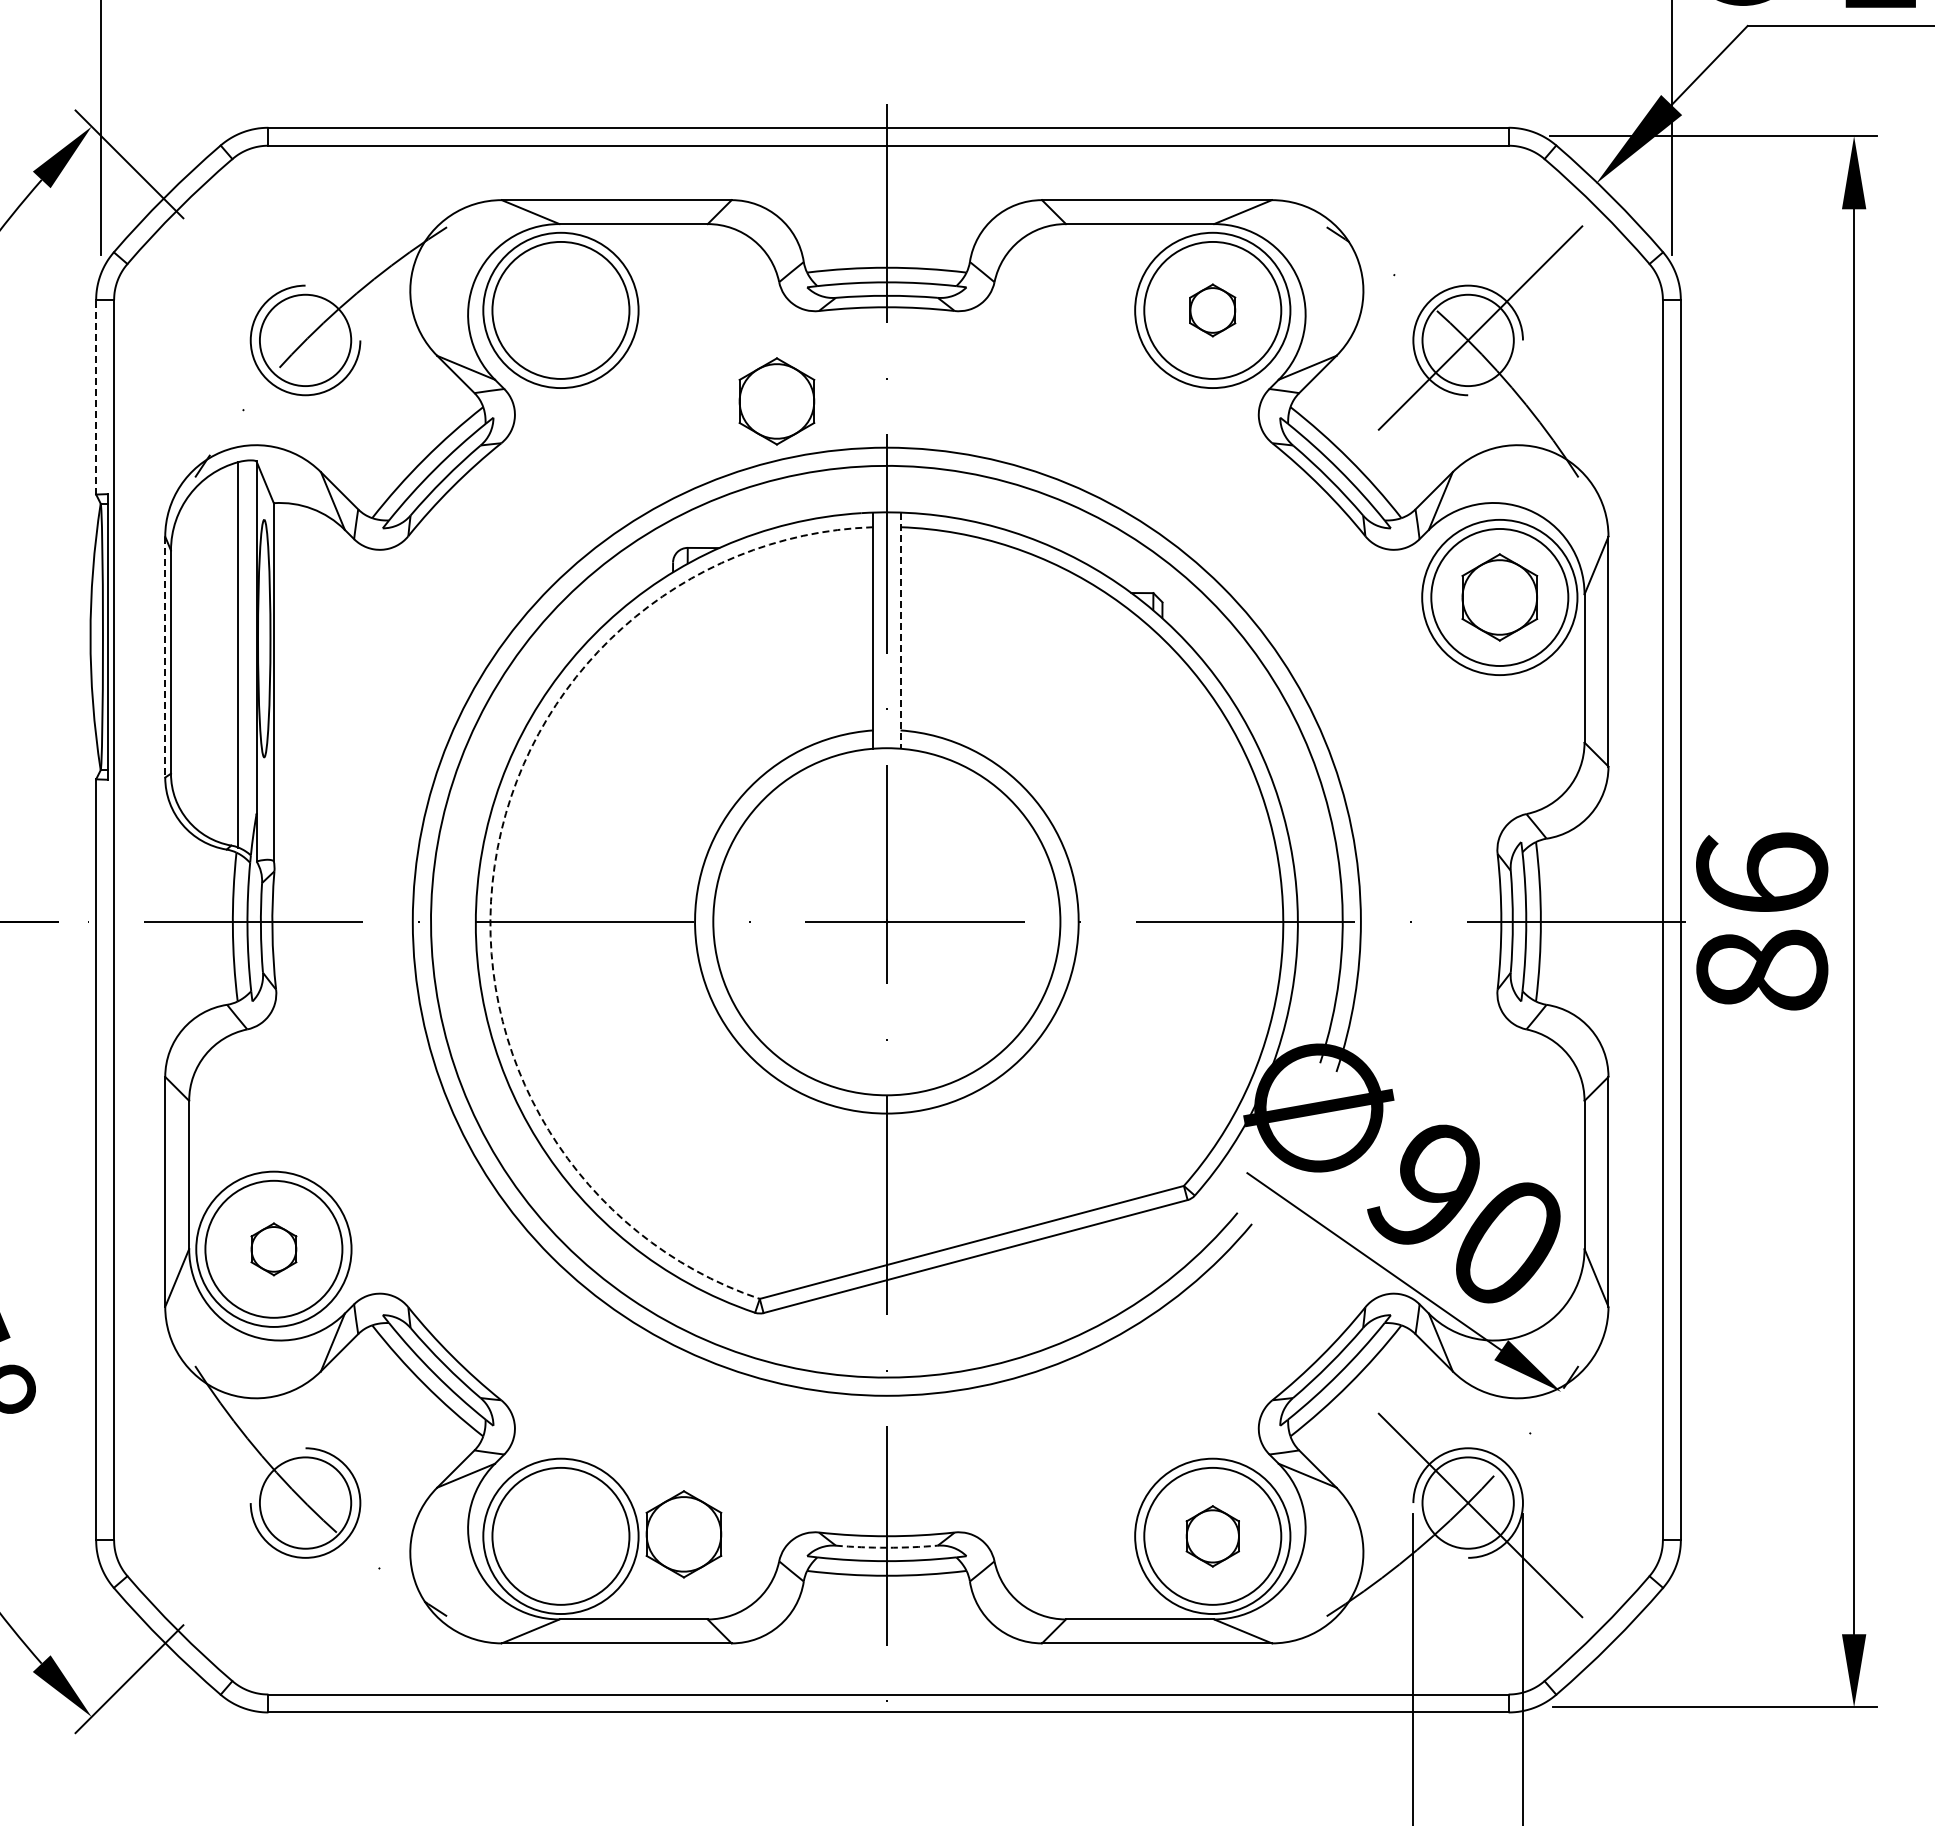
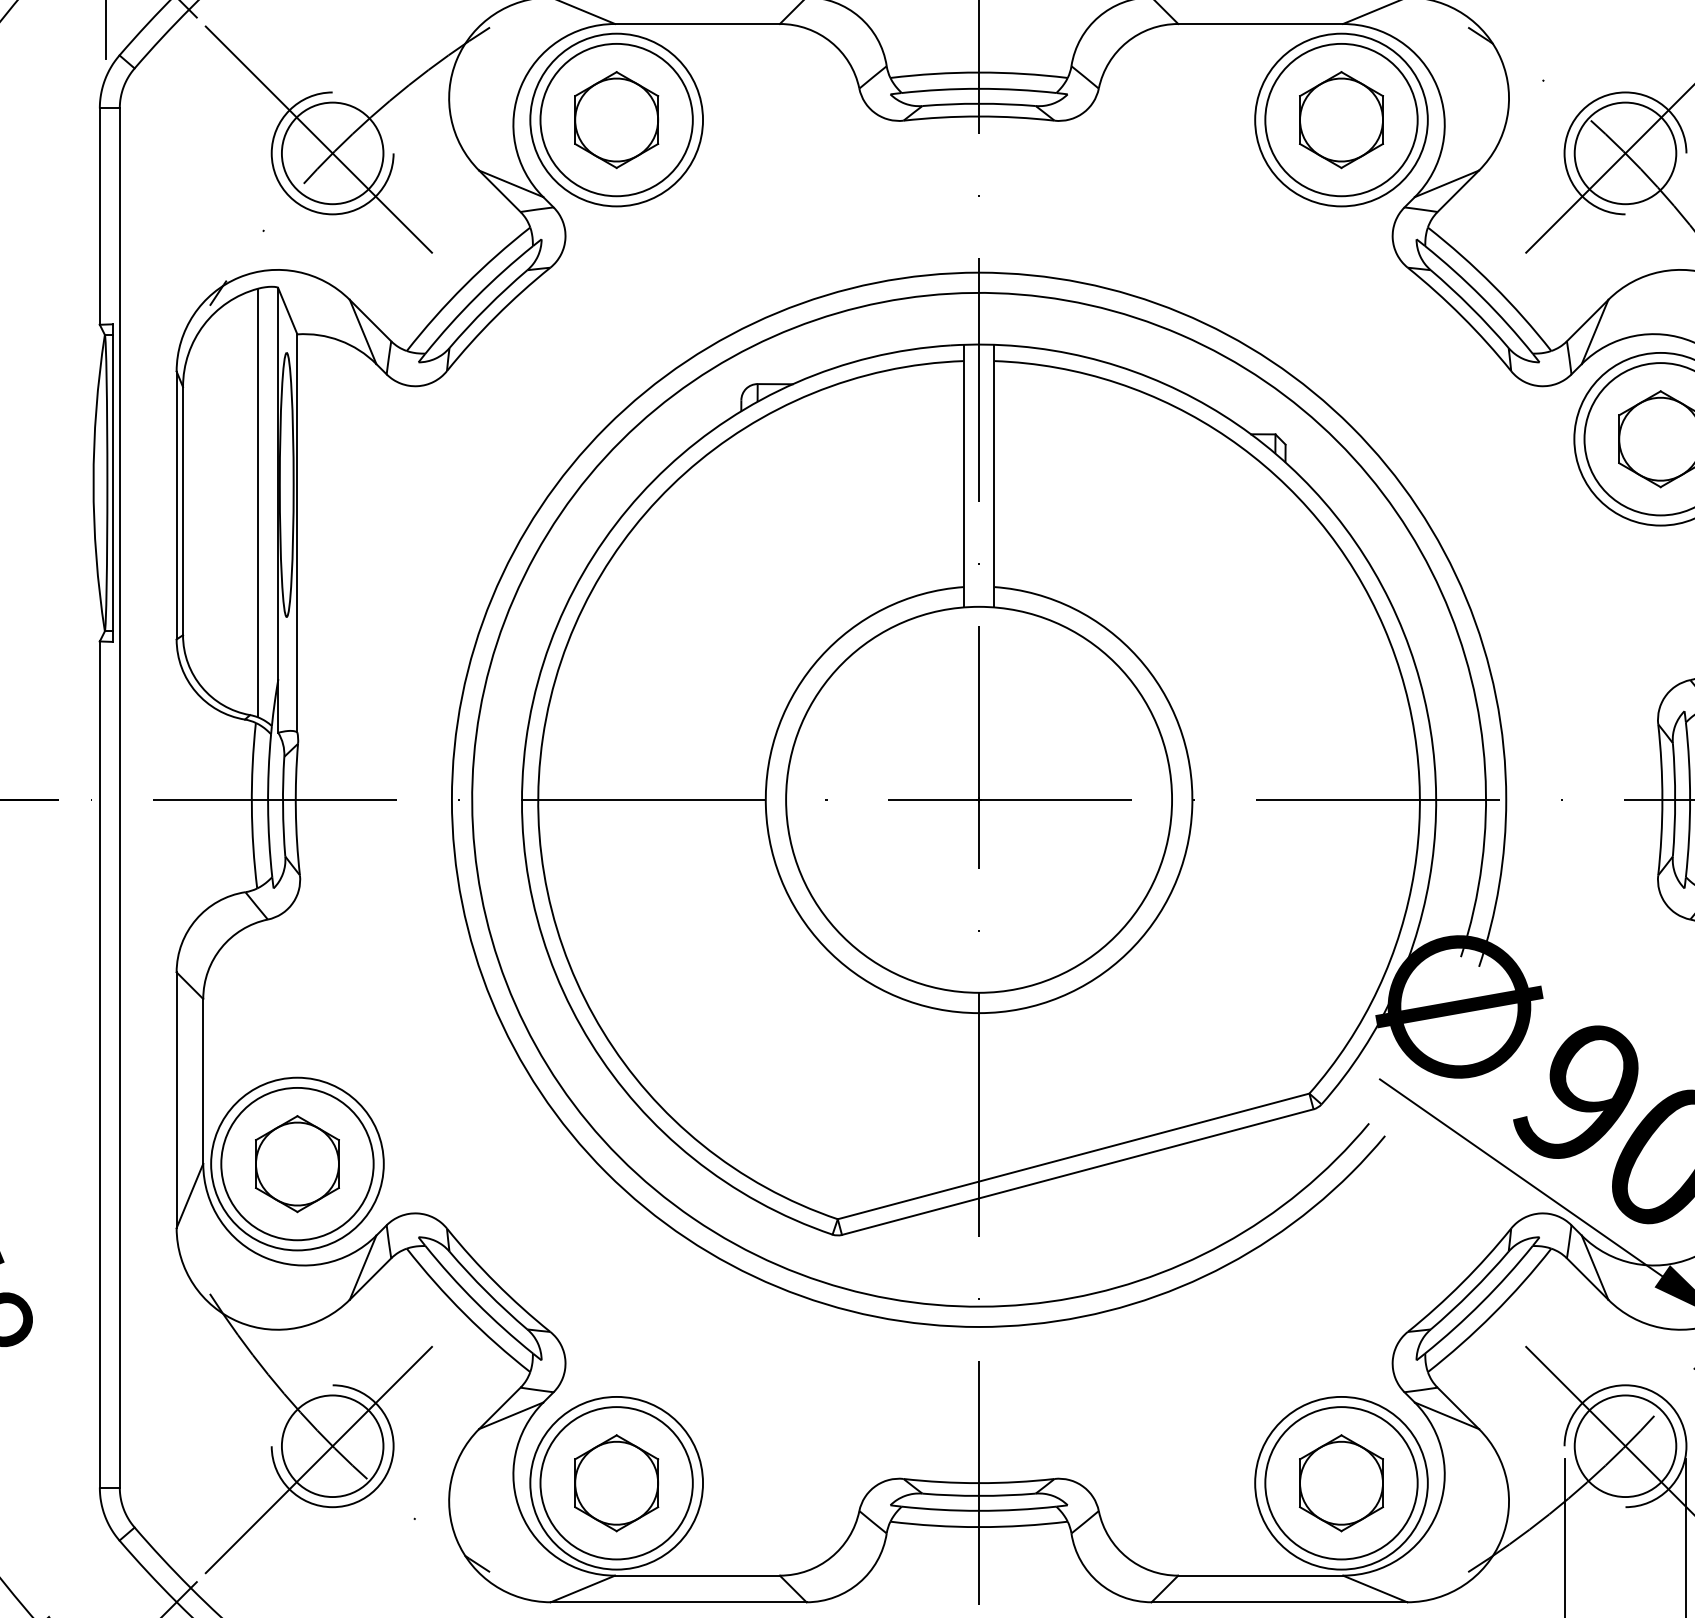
part: (1212, 310) -> (1341, 120), size x1.67
line: (292, 327) -> (318, 139), added
line: (96, 396) -> (100, 215), dashed -> solid
part: (776, 401) -> (616, 120), moved
line: (900, 631) -> (994, 477), dashed -> solid
line: (165, 657) -> (176, 505), dashed -> solid
arc: (494, 865) -> (542, 737), dashed -> solid
part: (273, 1249) -> (297, 1164), size x1.67
line: (292, 1515) -> (318, 1460), added
part: (683, 1534) -> (616, 1483), moved
part: (1212, 1536) -> (1341, 1483), size x1.43
arc: (886, 1547) -> (978, 1495), dashed -> solid

